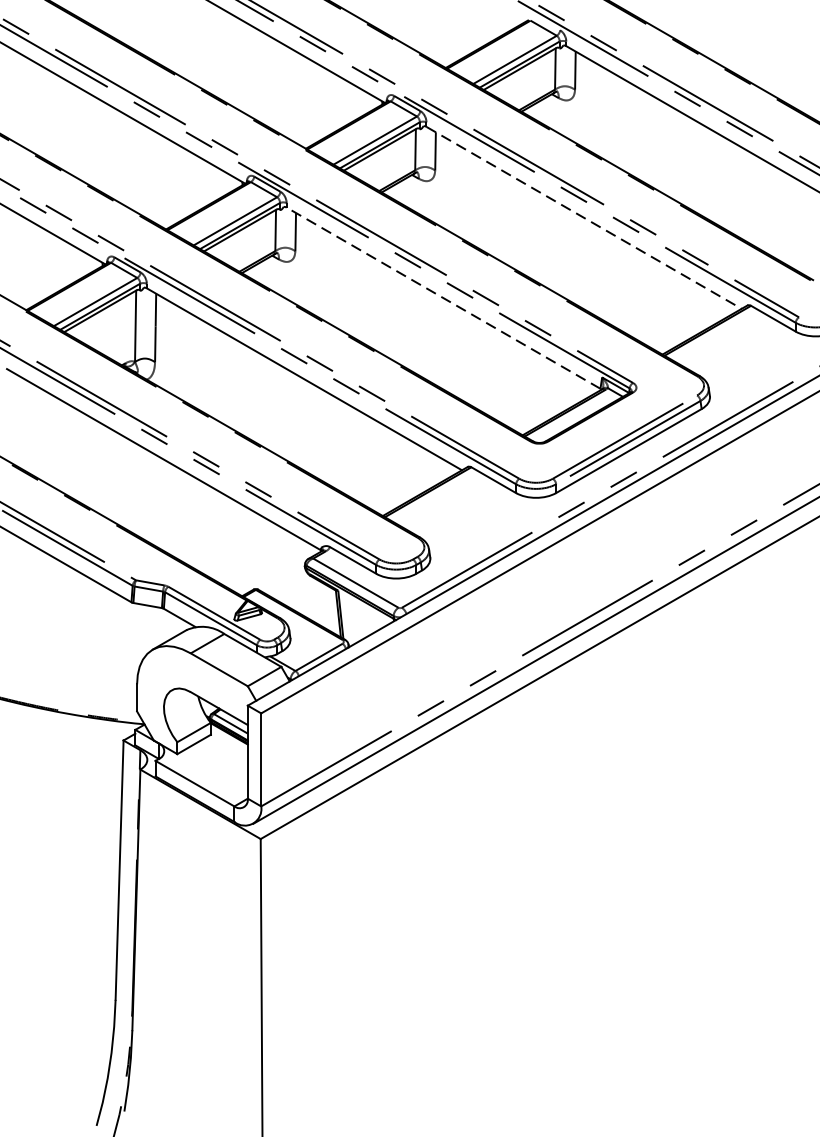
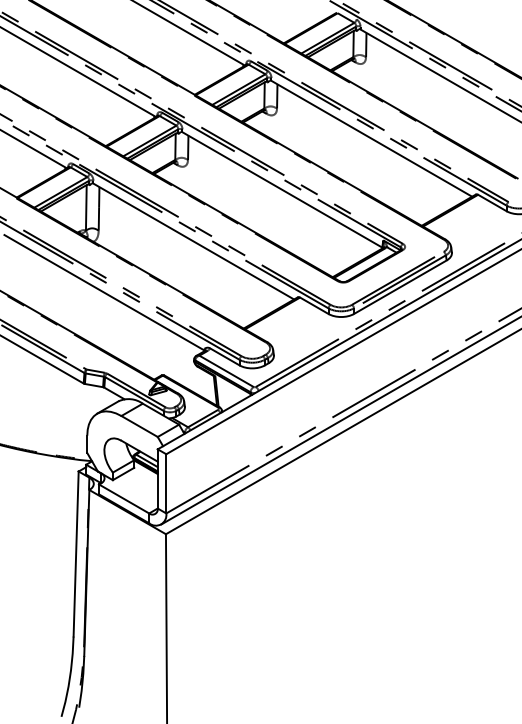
line: (583, 217) -> (371, 138), dashed -> solid
line: (442, 297) -> (281, 189), dashed -> solid

